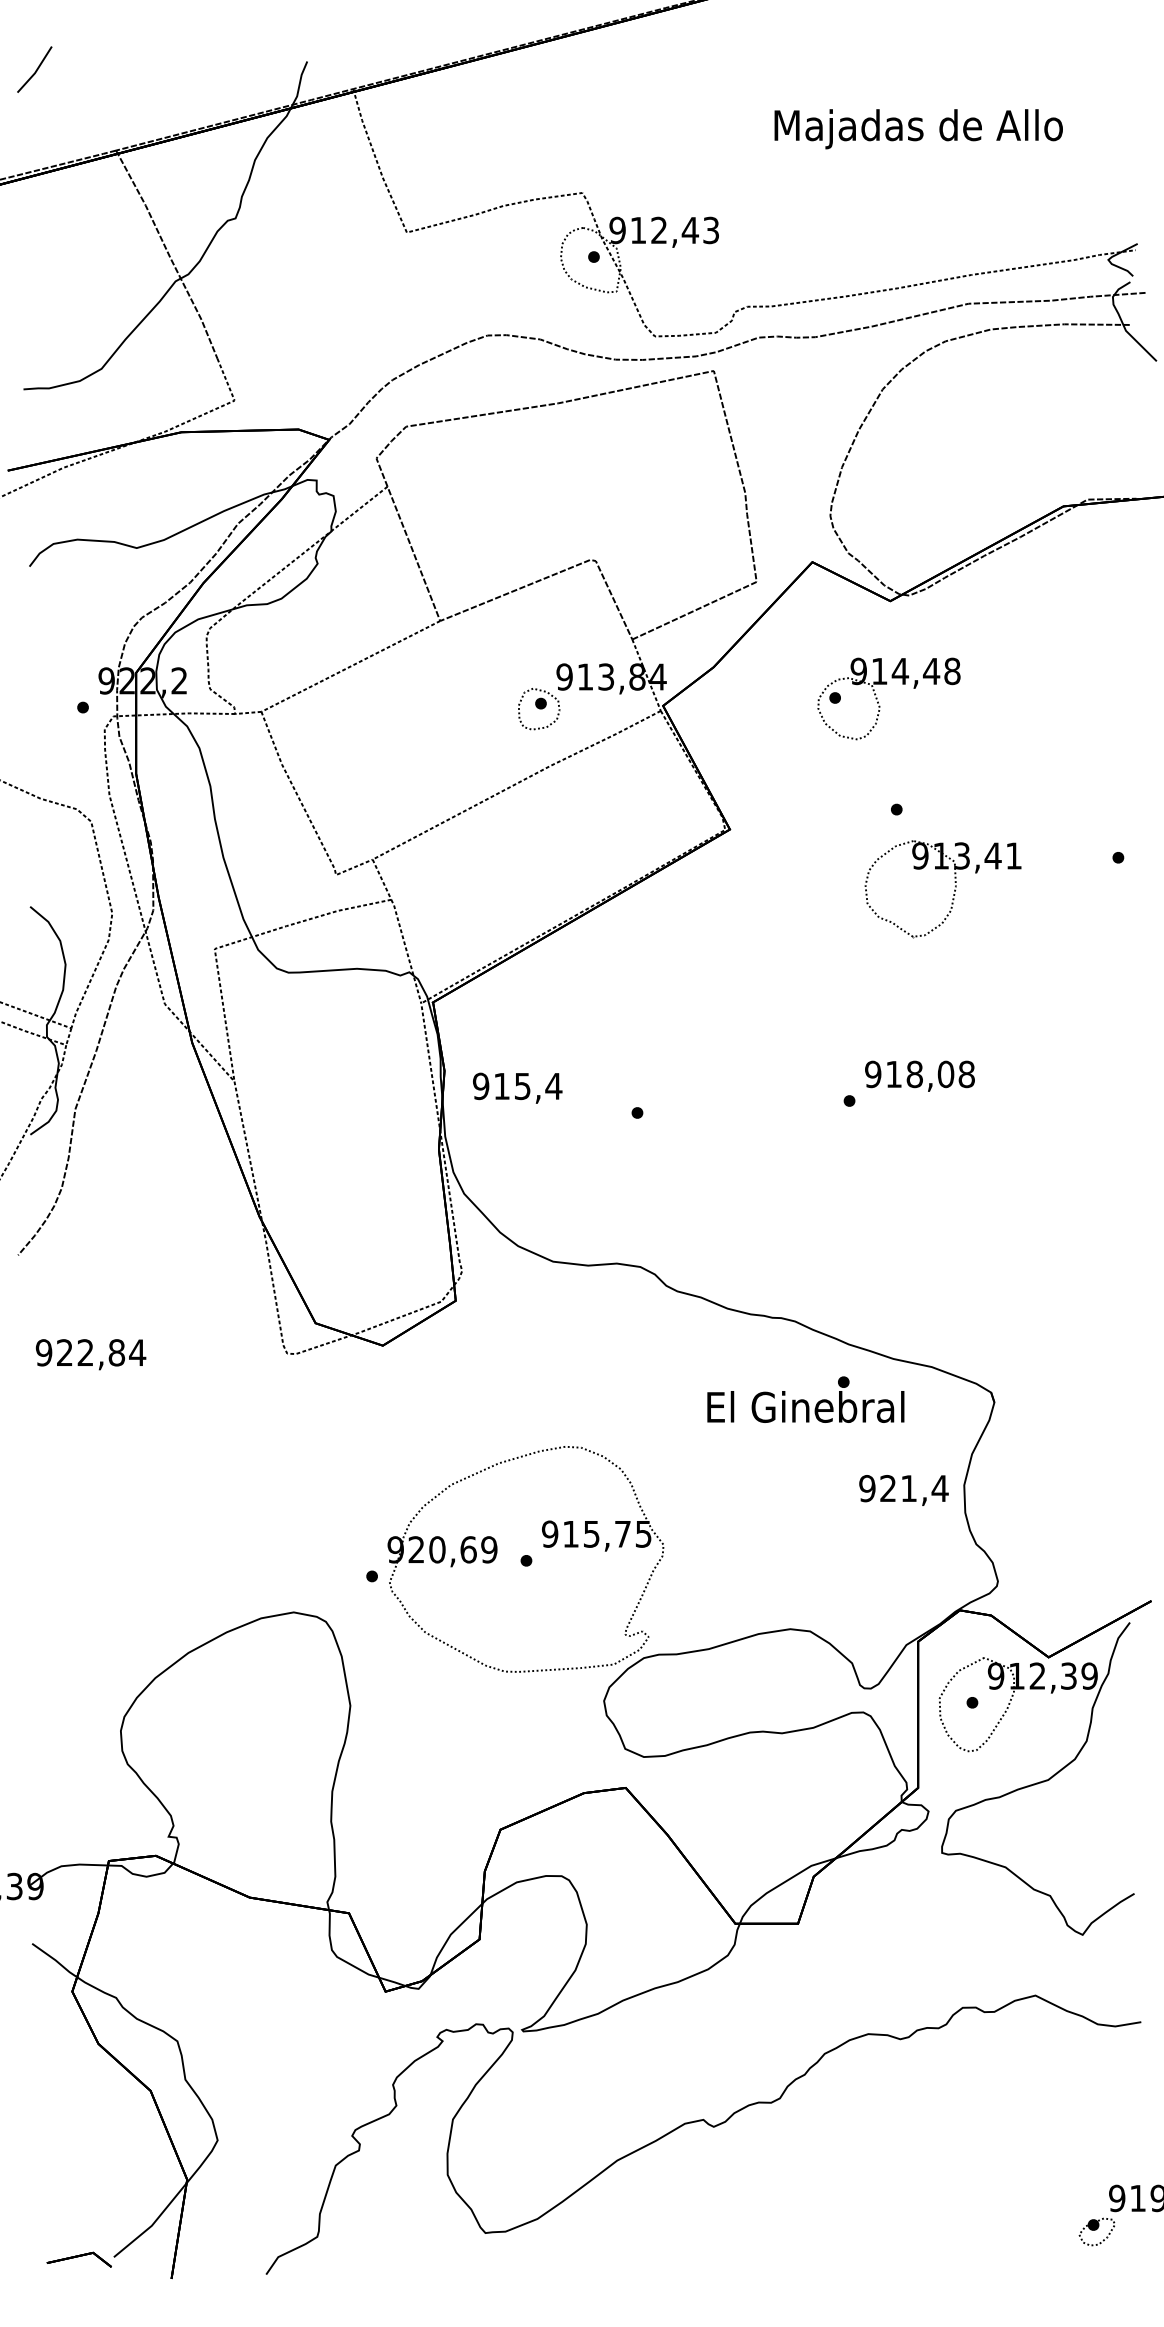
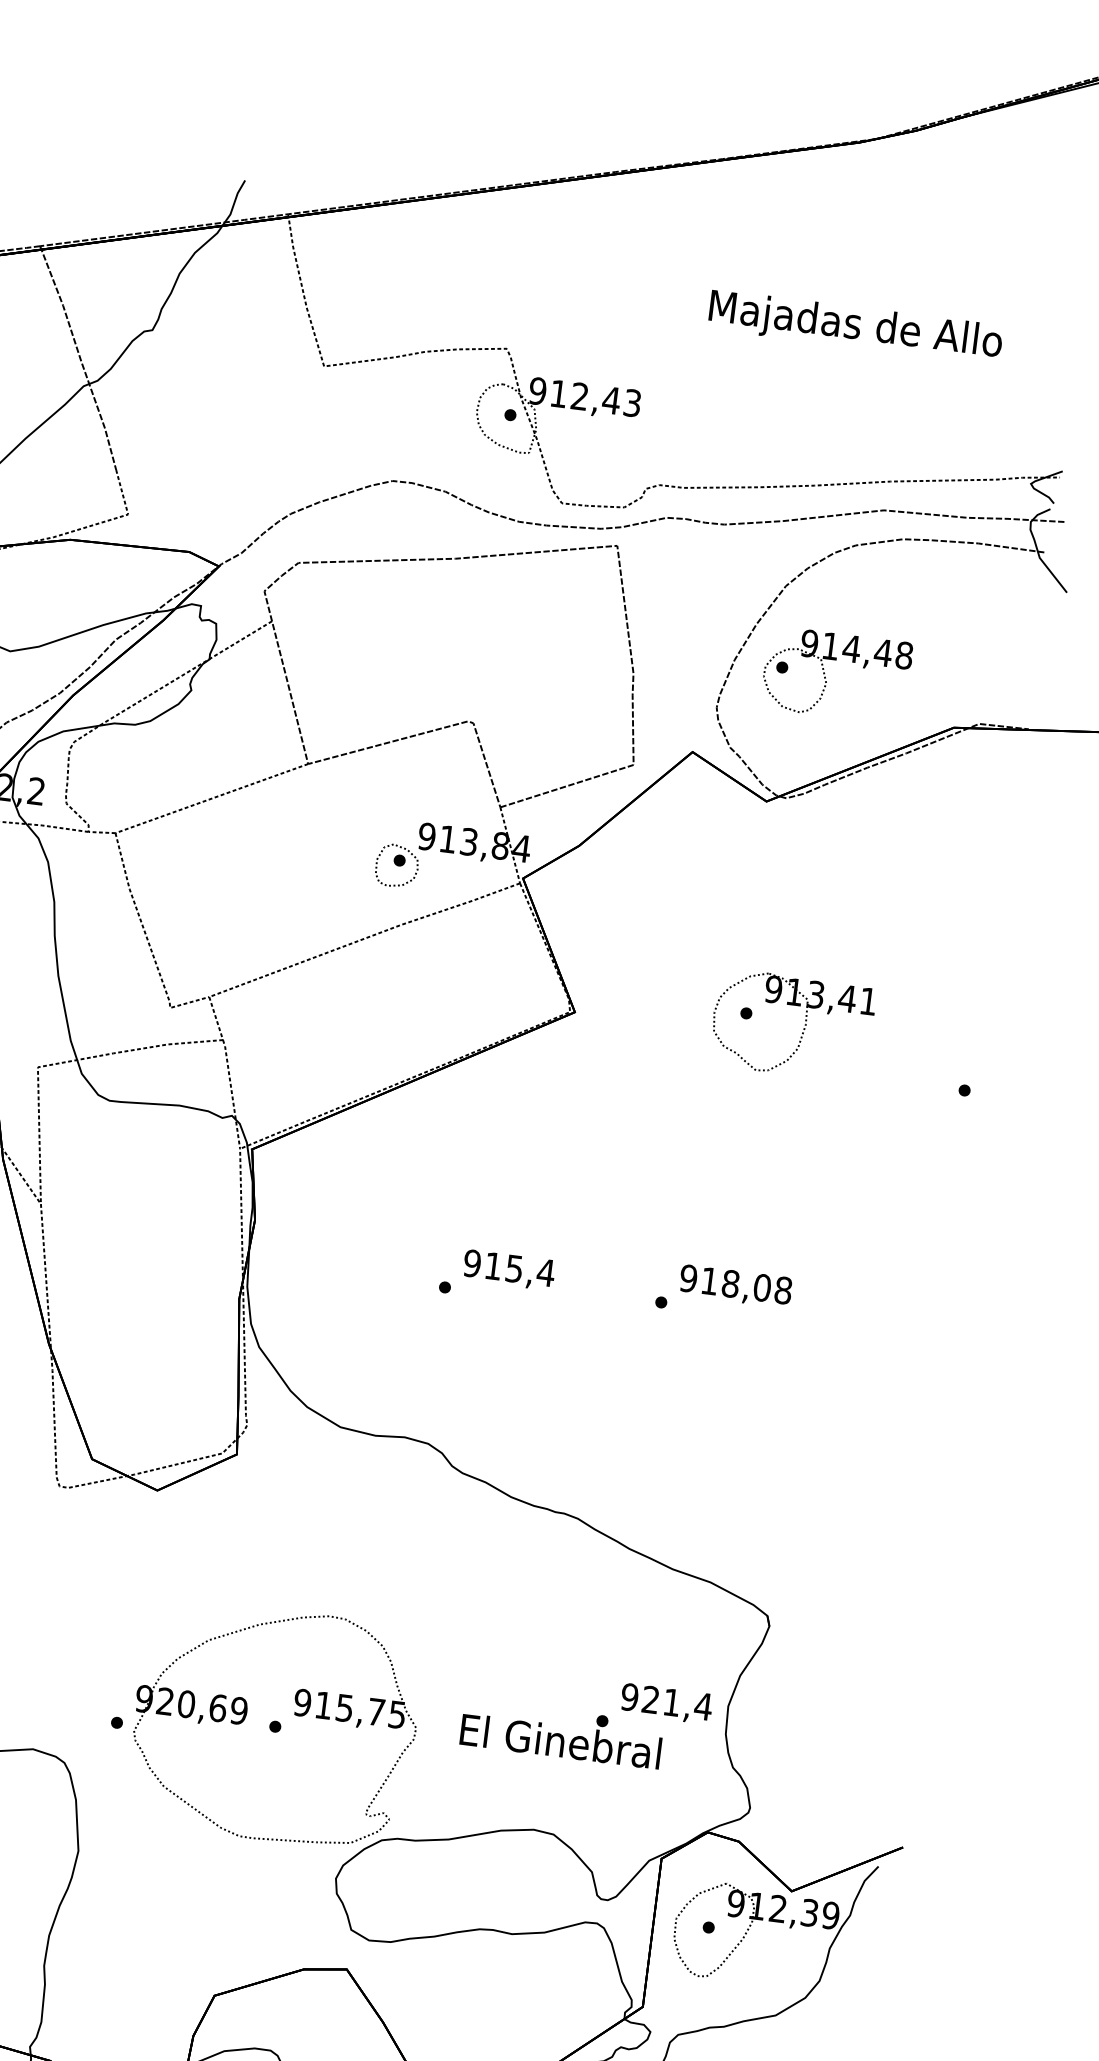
part: (878, 701) -> (825, 676), moved
part: (954, 889) -> (803, 1027), moved
text: (517, 1087) -> (509, 1269), moved
text: (805, 1399) -> (561, 1733), moved

